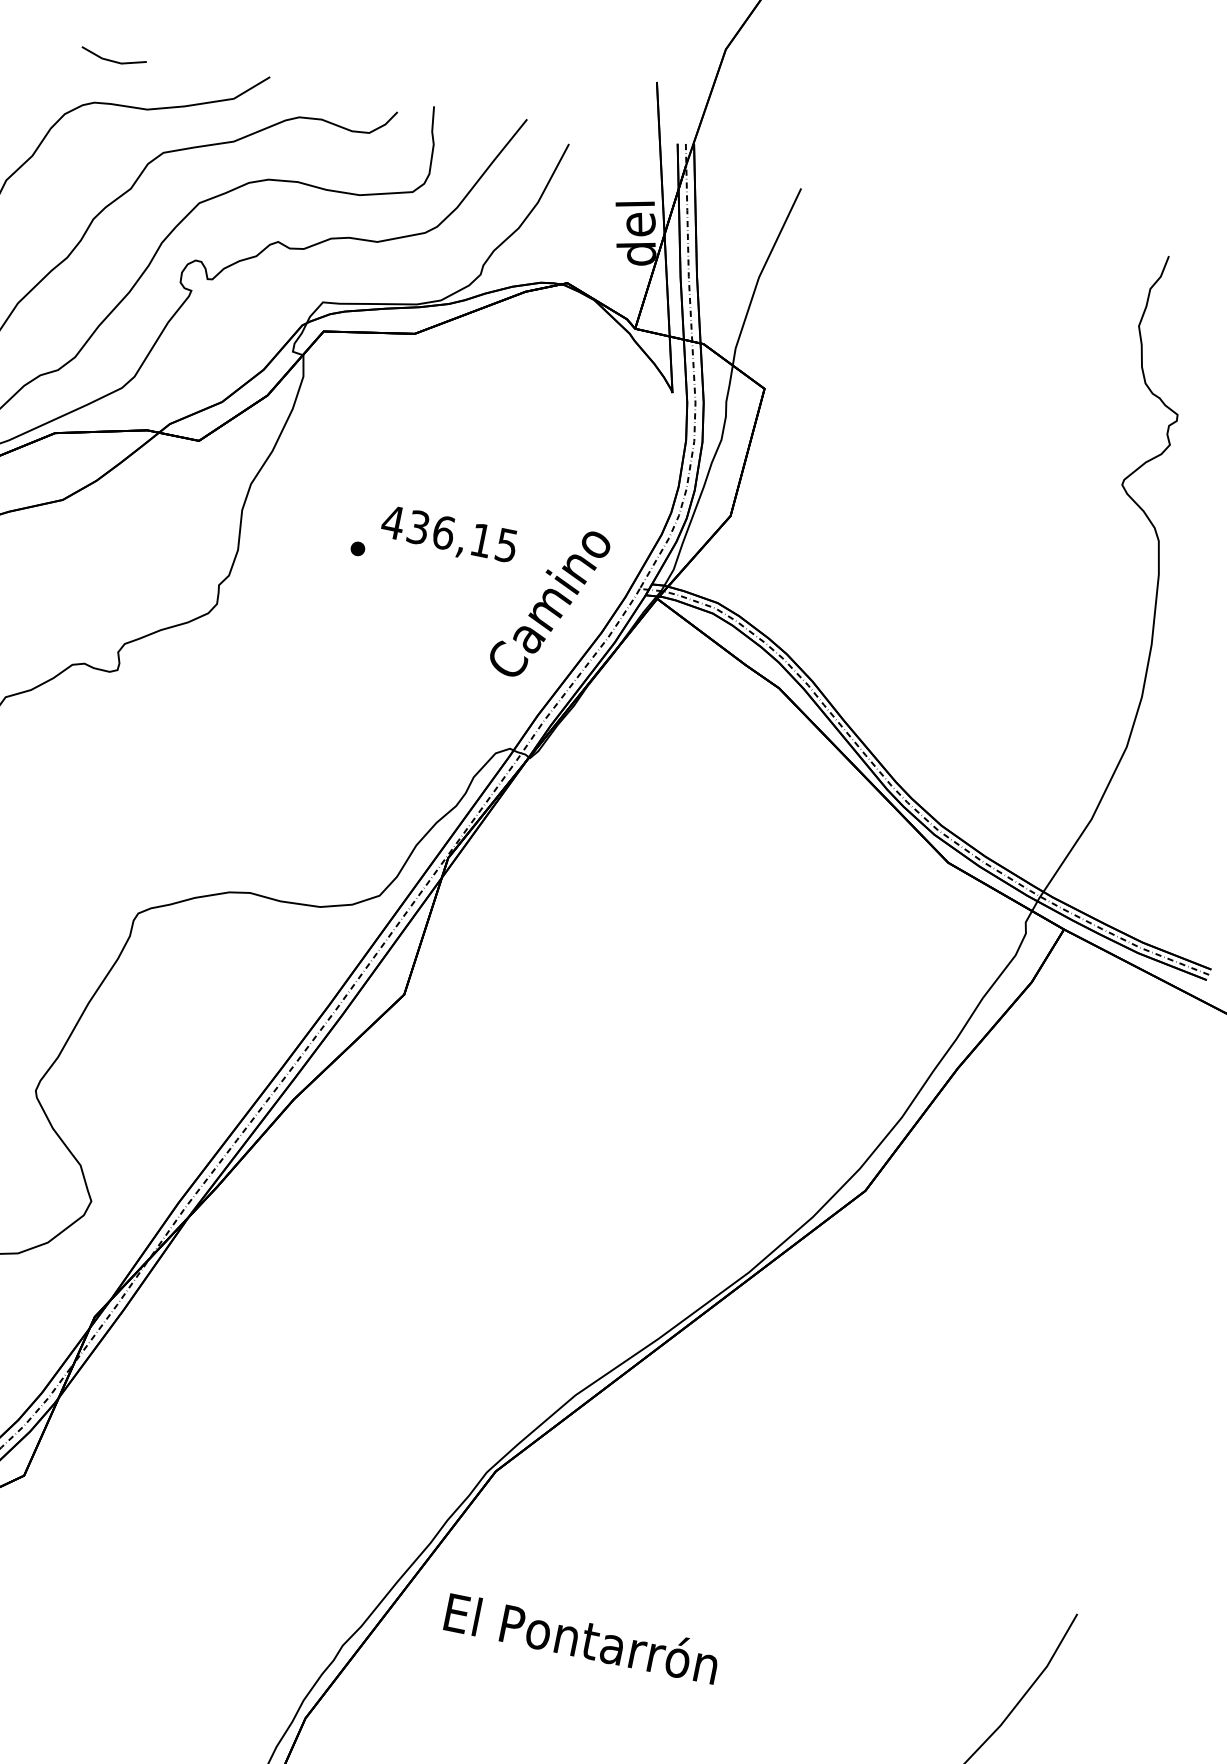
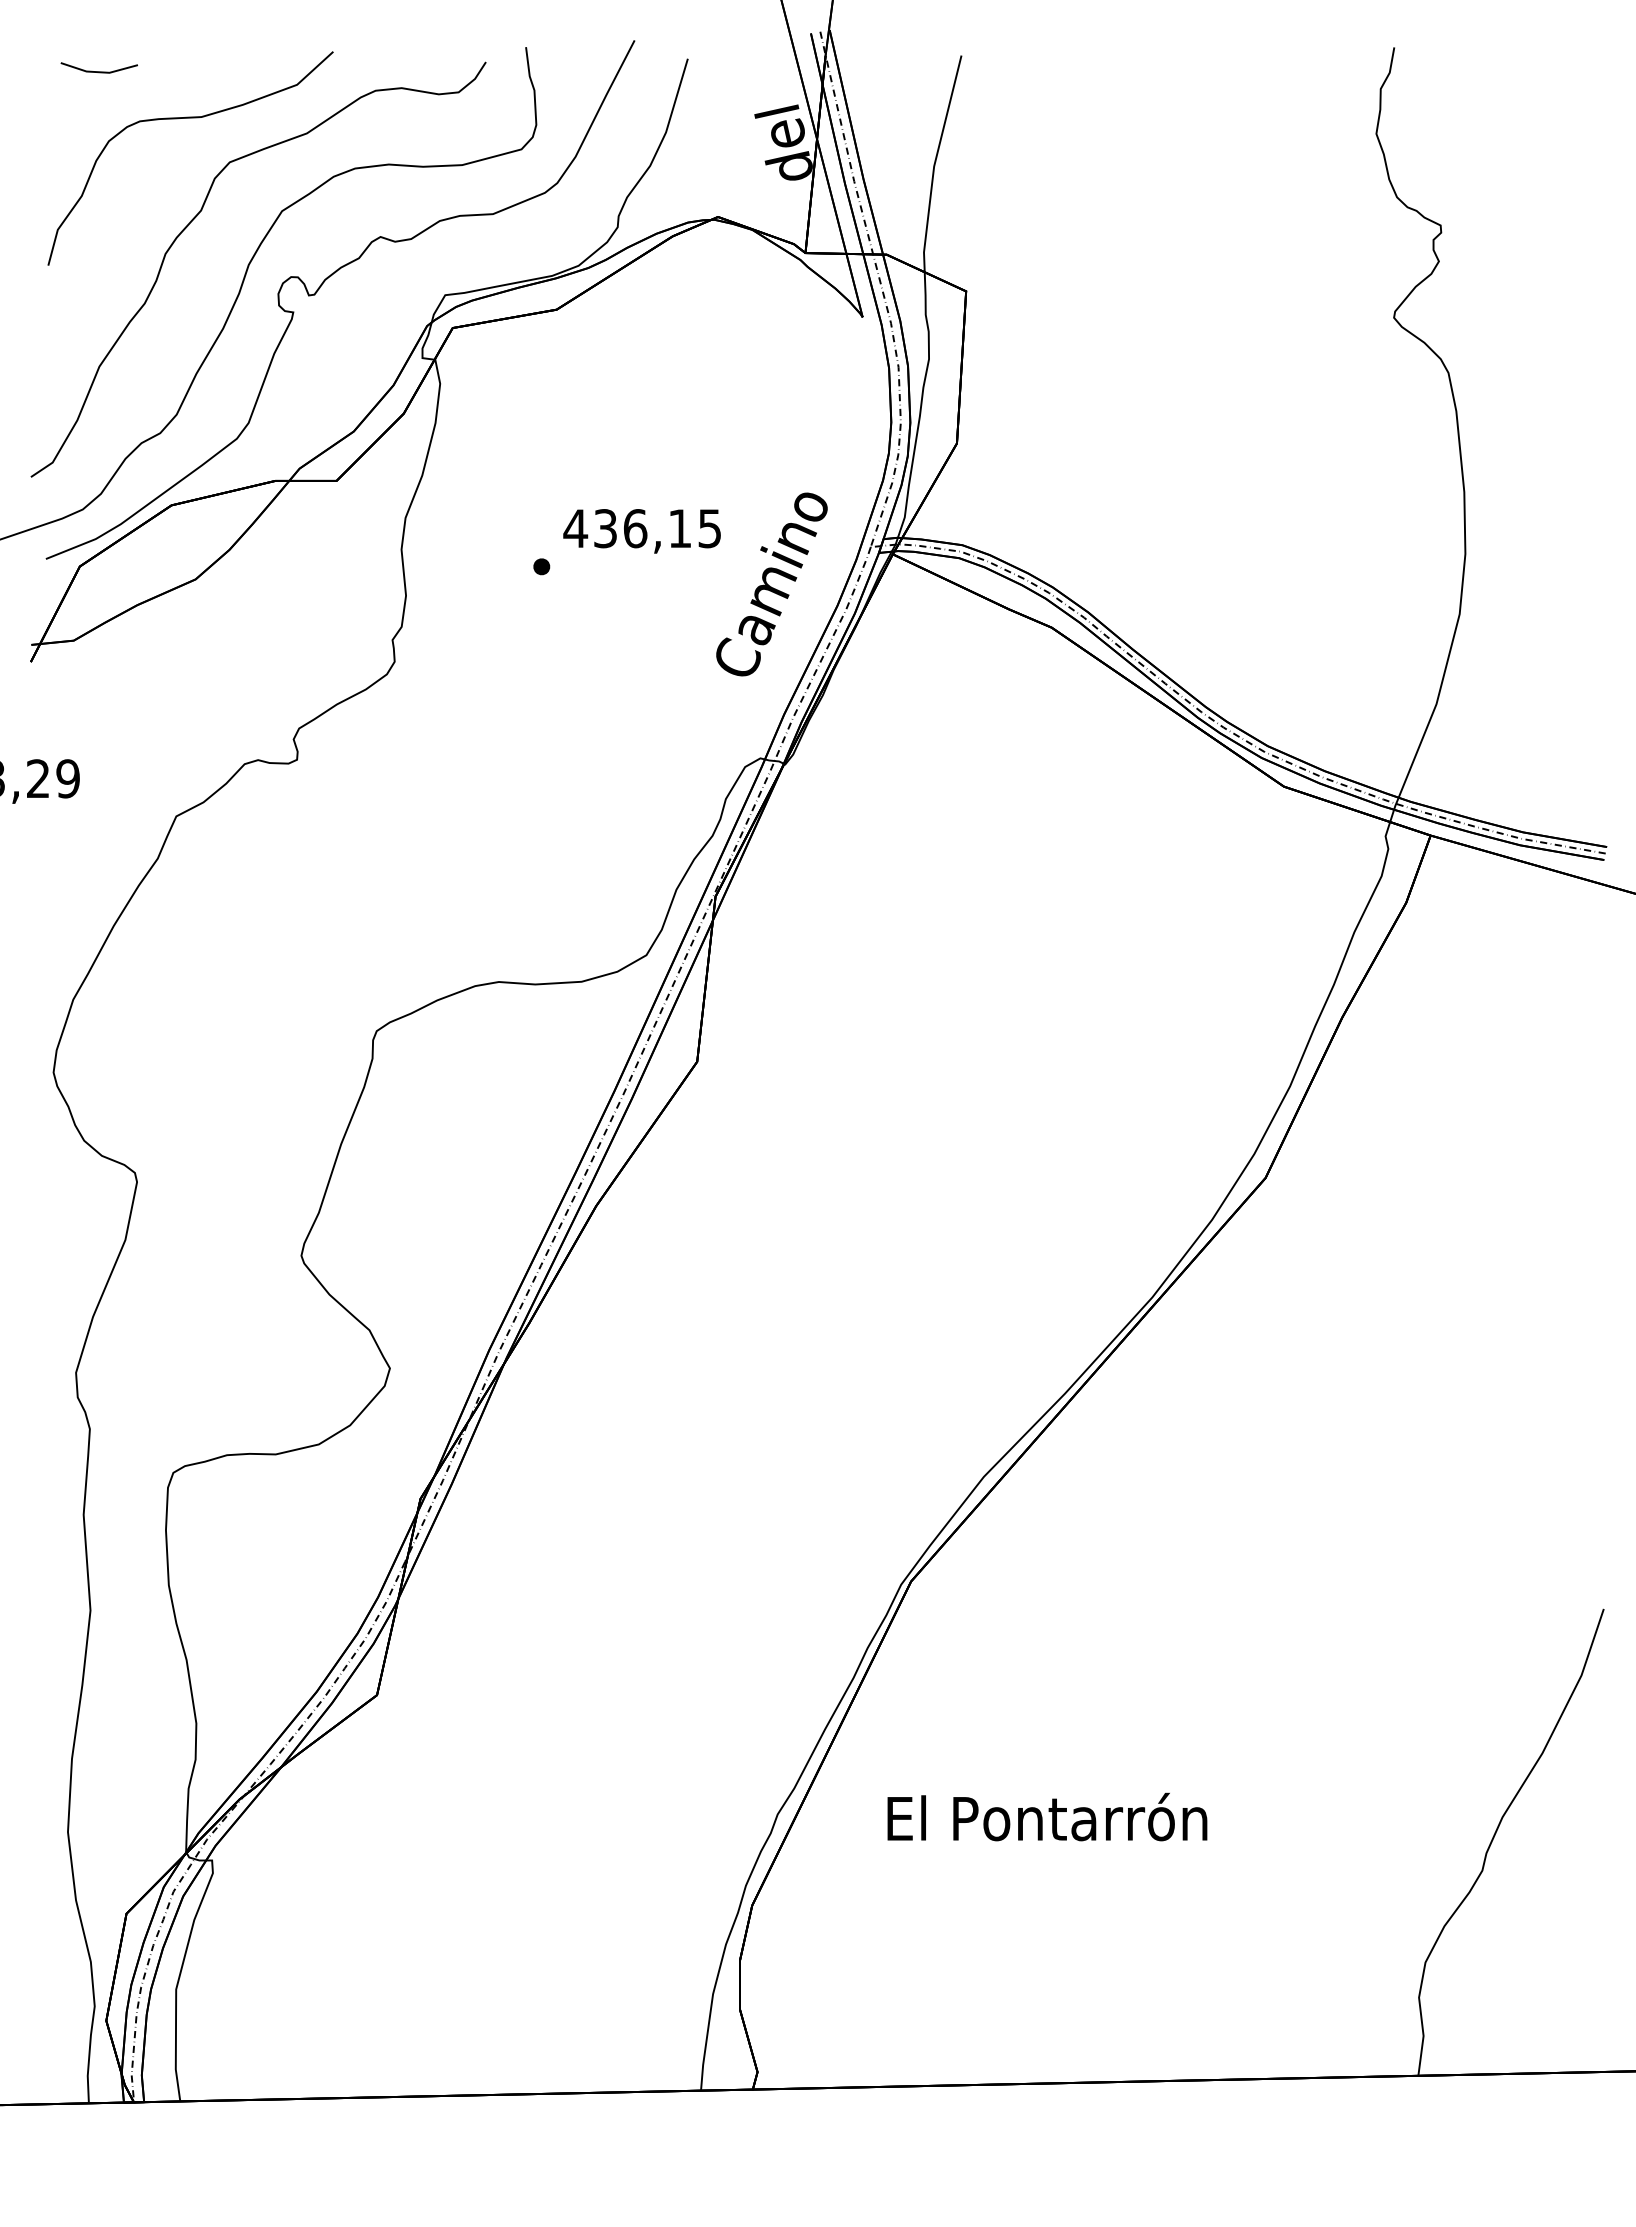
line: (112, 60) -> (98, 71), moved
text: (582, 1637) -> (1047, 1816), moved

